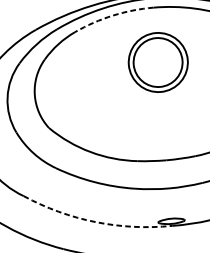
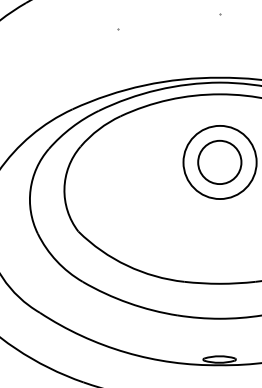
arc: (113, 15) -> (169, 99), dashed -> solid
circle: (157, 62) -> (219, 162), size x0.71
arc: (96, 222) -> (126, 352), dashed -> solid

